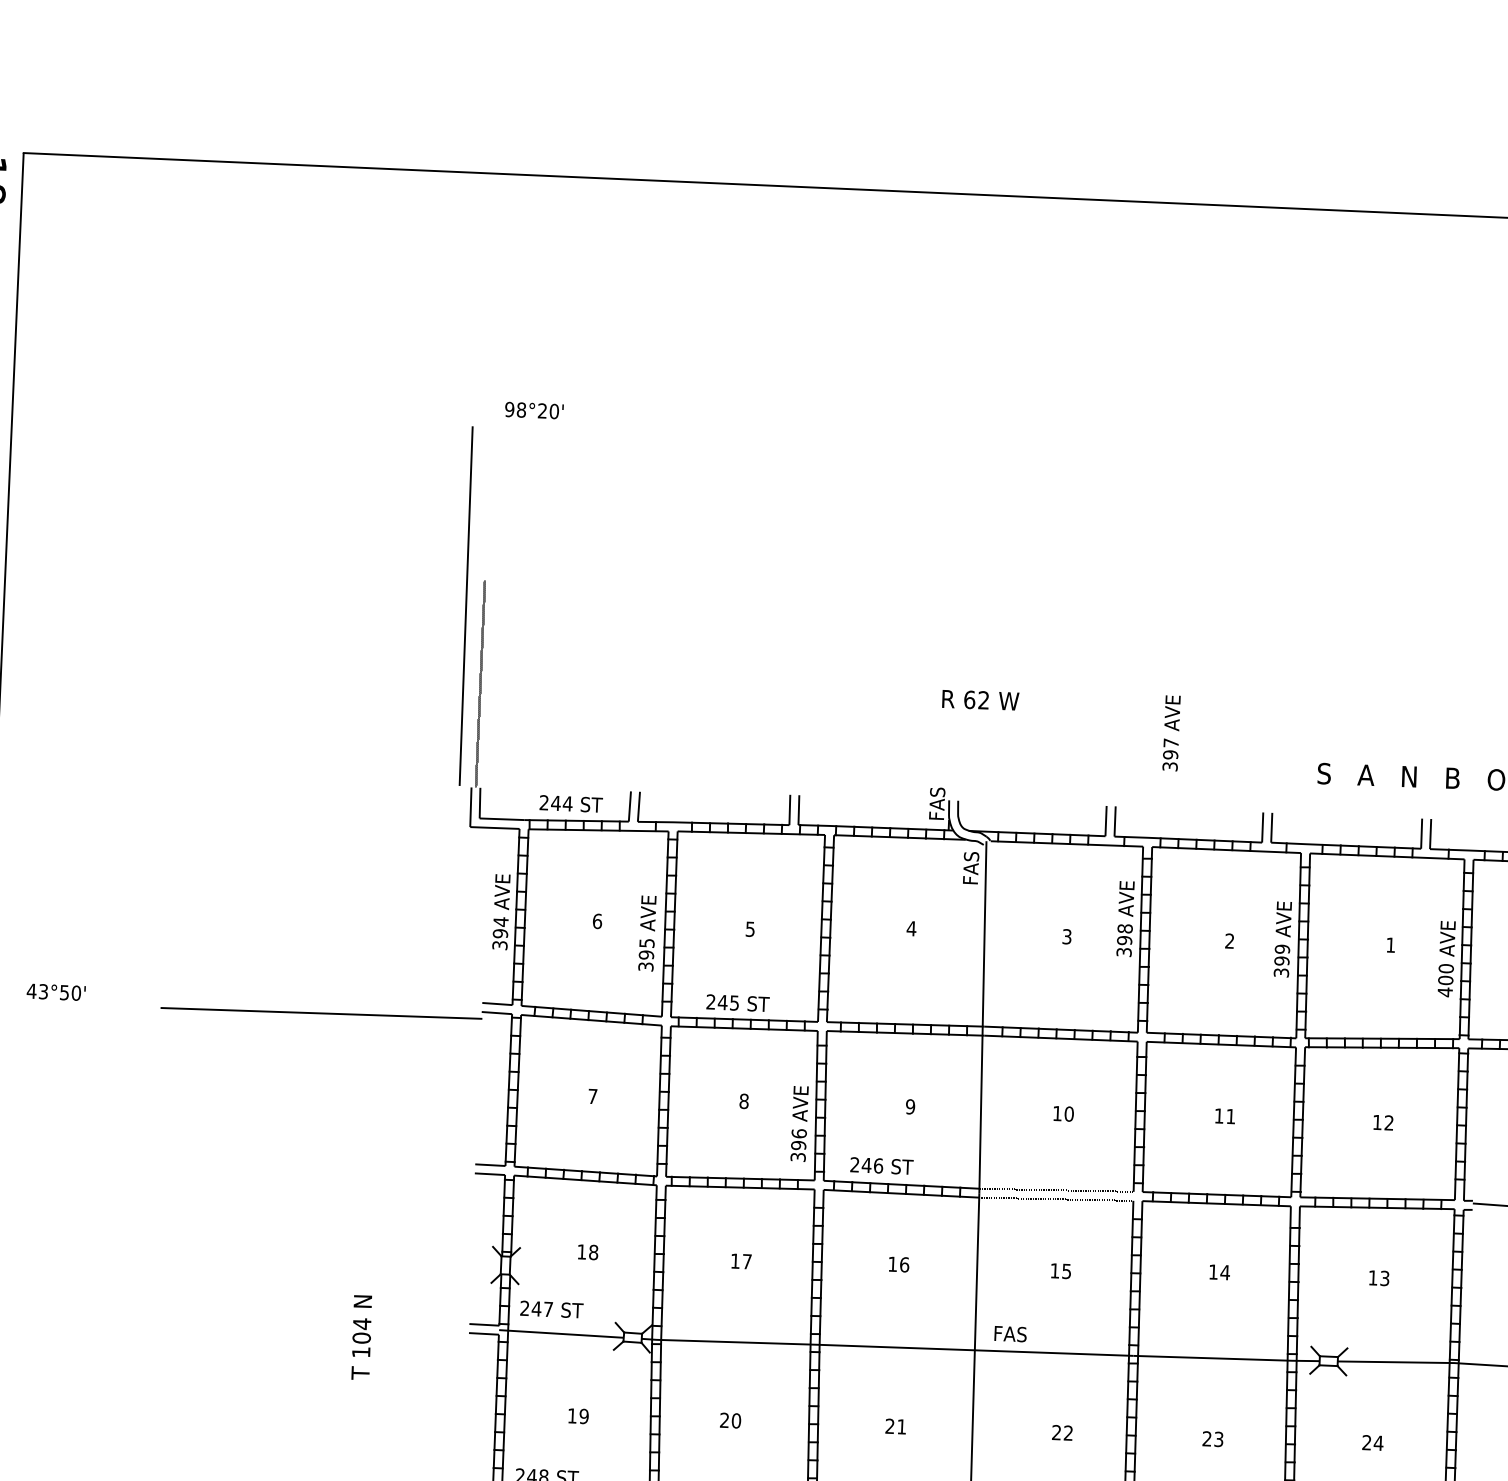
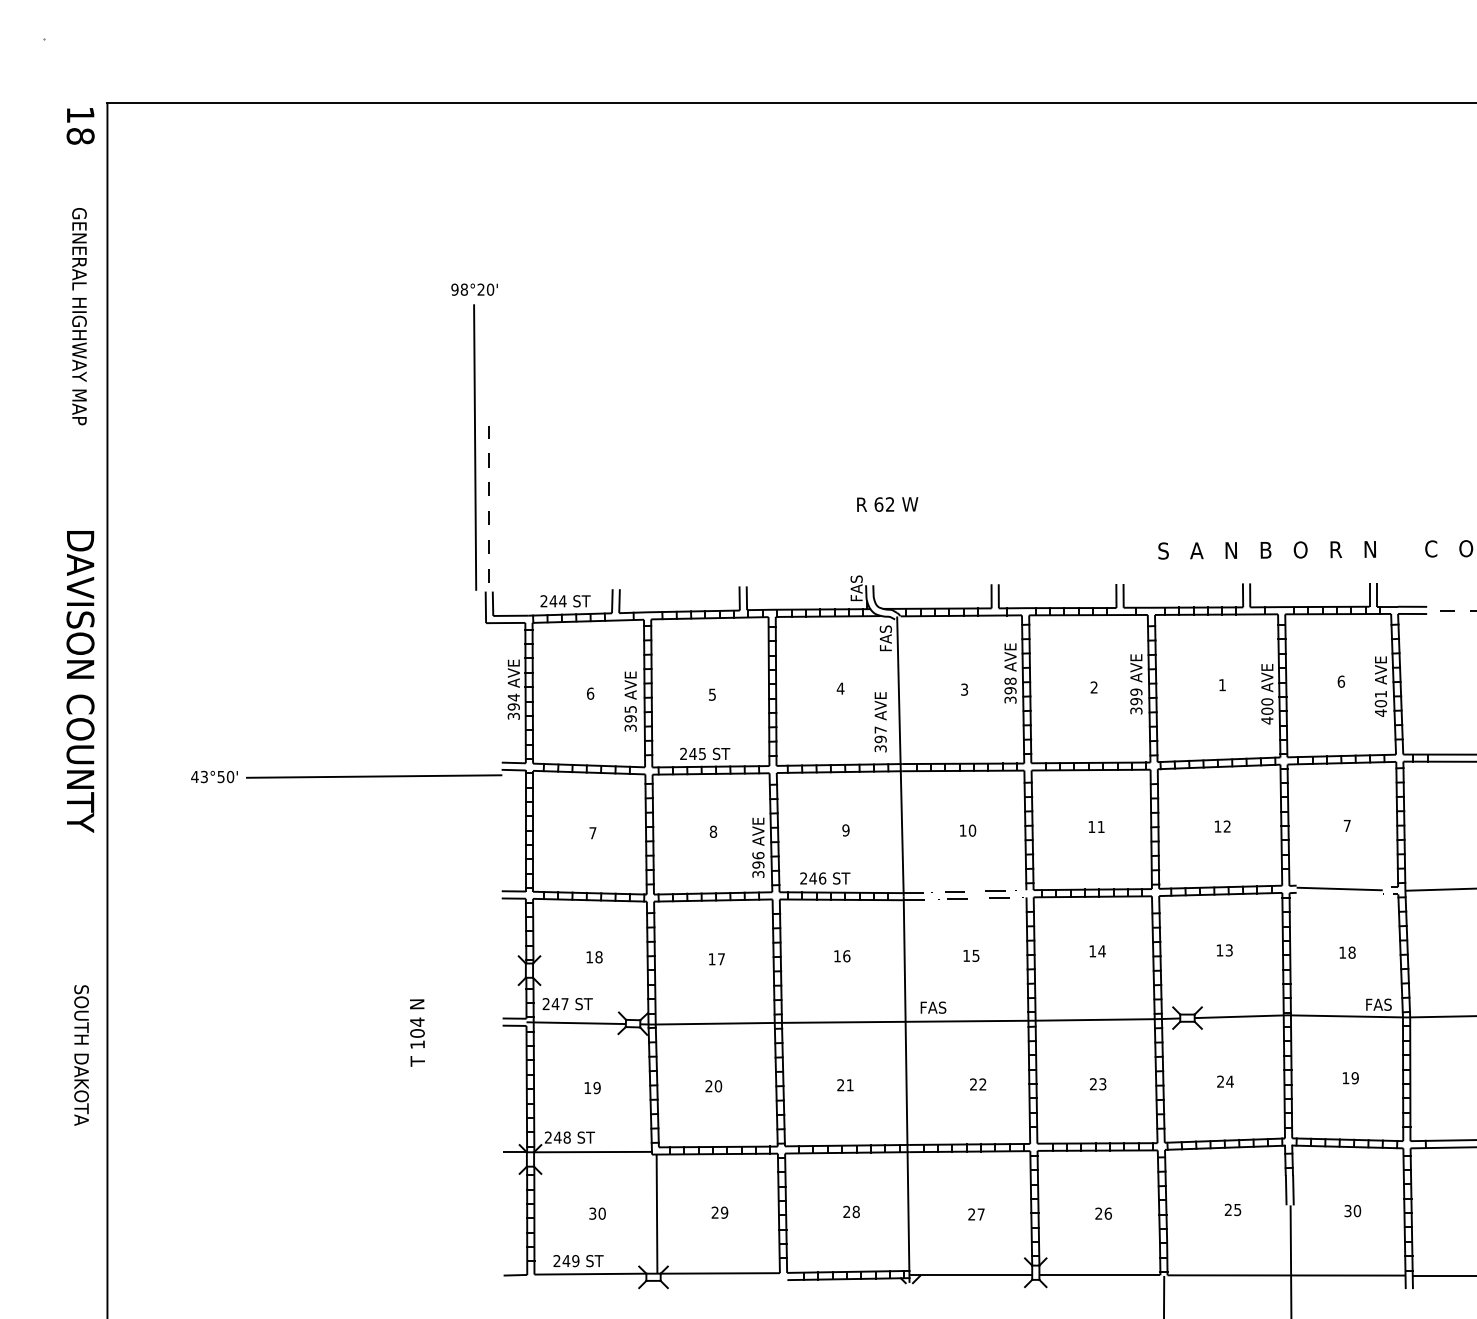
text: (534, 410) -> (474, 289), moved
text: (1171, 733) -> (880, 722), moved
text: (56, 991) -> (214, 776), moved

